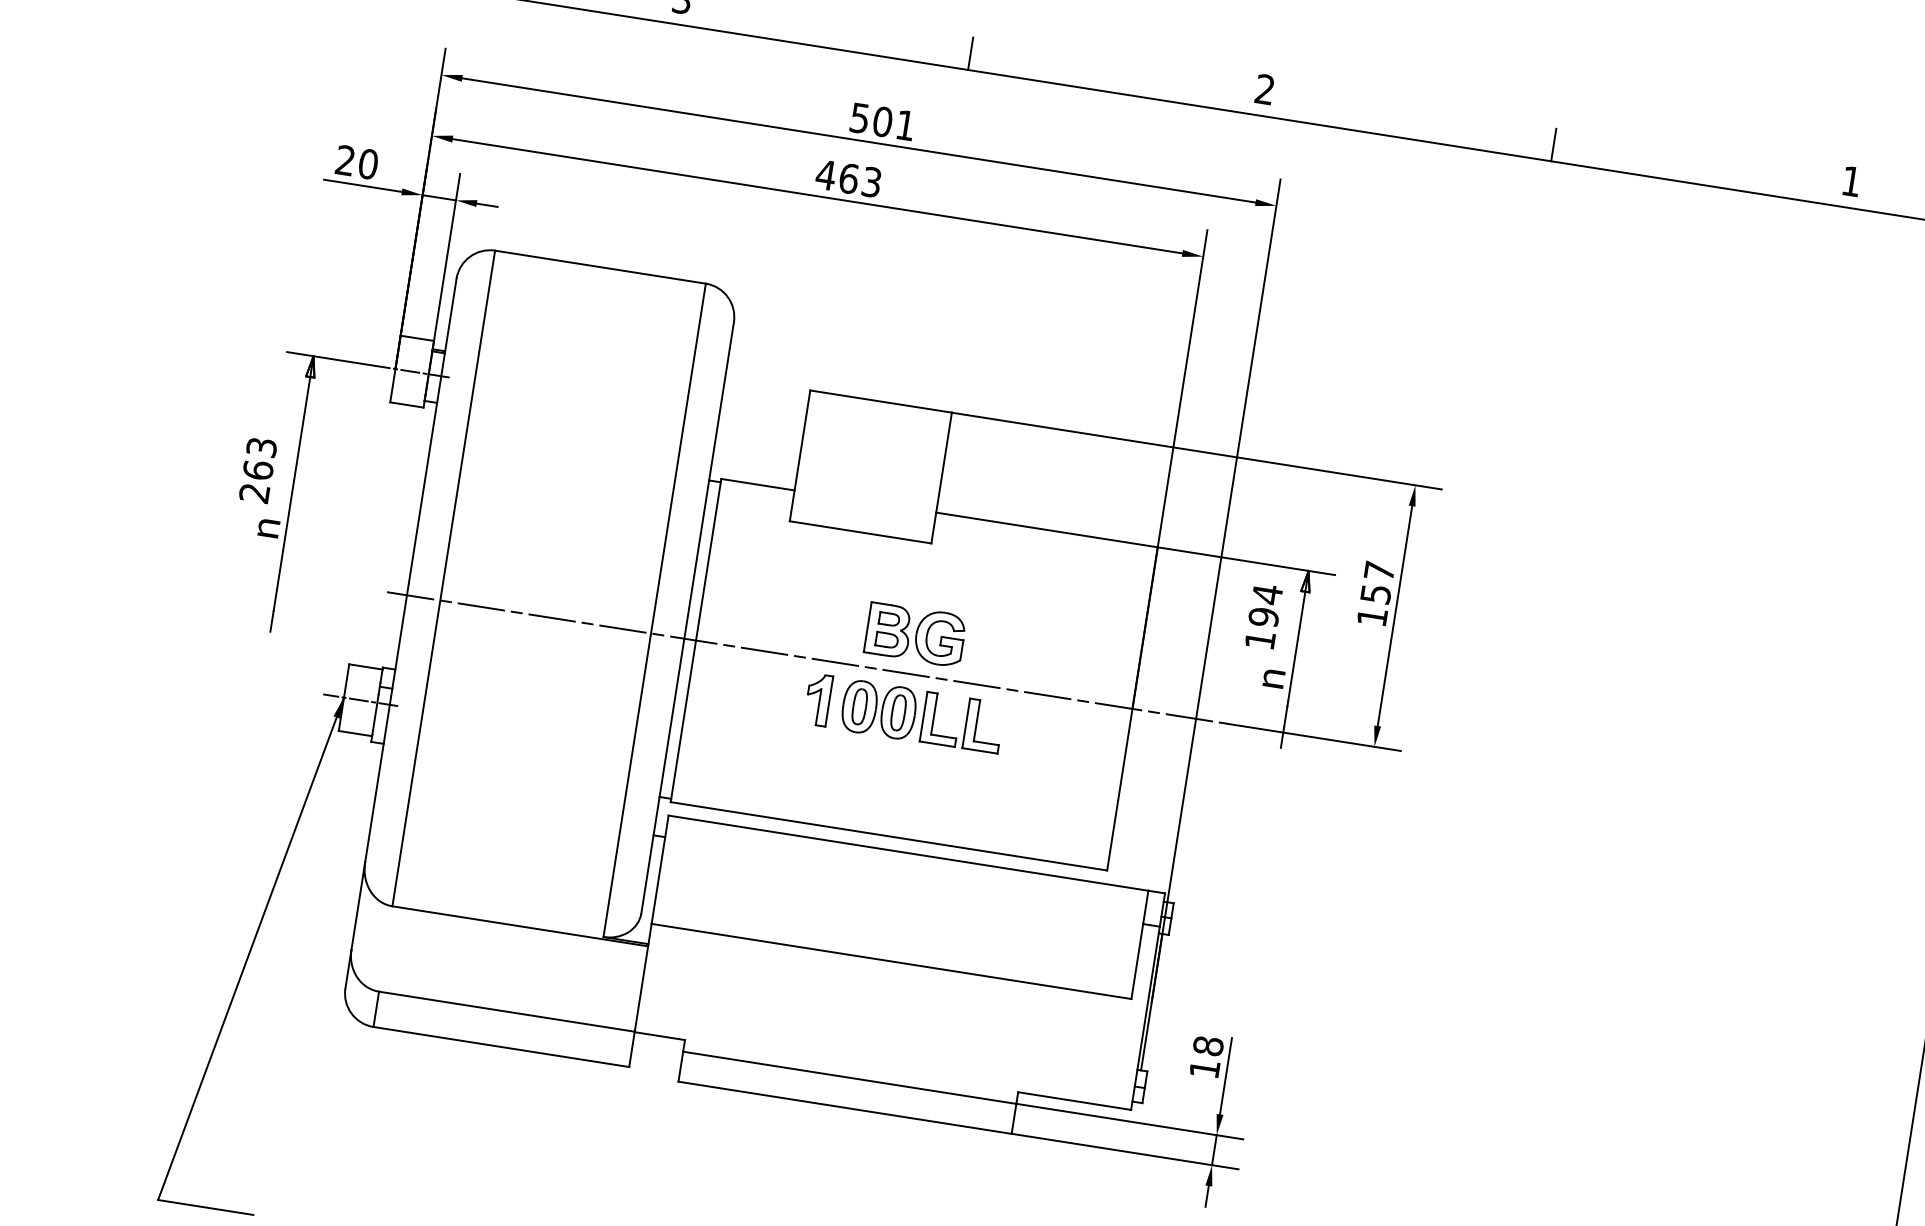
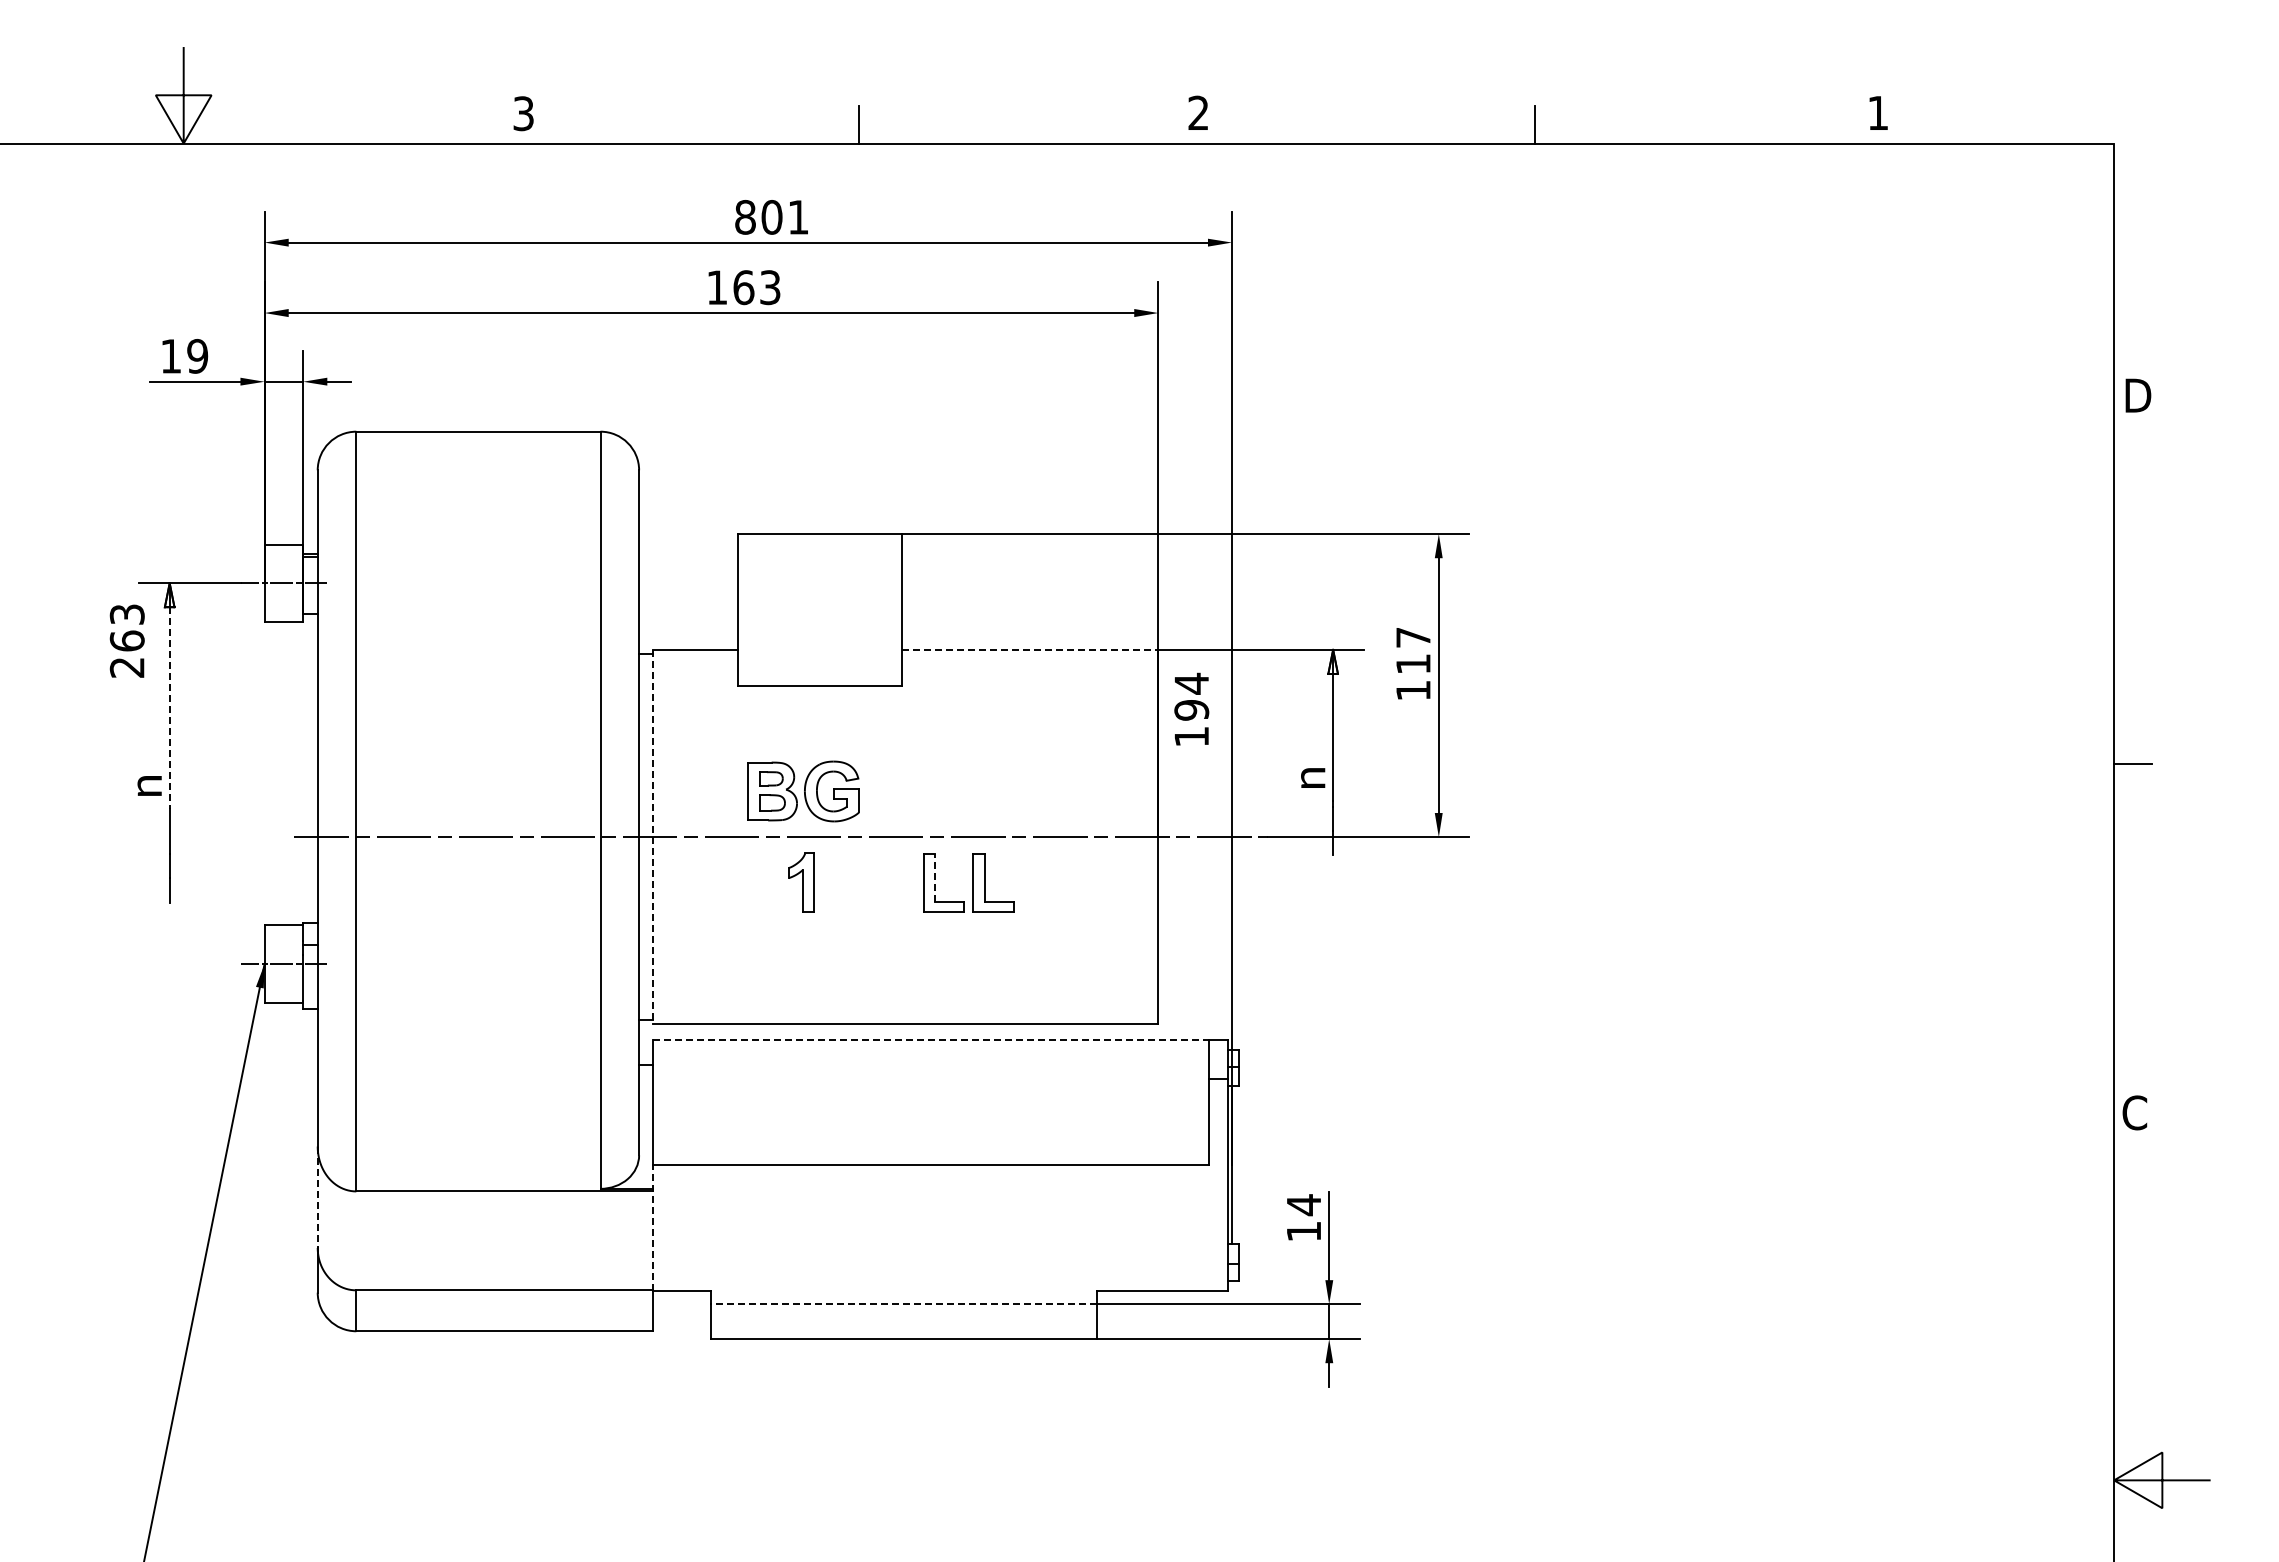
text: (859, 118) -> (745, 217), 501 -> 801
text: (356, 162) -> (184, 356), 20 -> 19
text: (826, 175) -> (717, 287), 463 -> 163
line: (296, 464) -> (169, 708), solid -> dashed
text: (257, 469) -> (126, 640), moved
line: (1047, 529) -> (1030, 649), solid -> dashed
text: (1375, 594) -> (1413, 664), 157 -> 117
text: (1263, 615) -> (1191, 708), moved
part: (915, 634) -> (803, 791), moved
line: (695, 640) -> (652, 837), solid -> dashed
part: (878, 709) -> (871, 882), removed
line: (934, 714) -> (935, 878), solid -> dashed
line: (908, 852) -> (930, 1039), solid -> dashed
line: (358, 906) -> (317, 1197), solid -> dashed
line: (643, 978) -> (652, 1228), solid -> dashed
text: (1207, 1046) -> (1303, 1205), 18 -> 14
line: (849, 1077) -> (903, 1304), solid -> dashed

